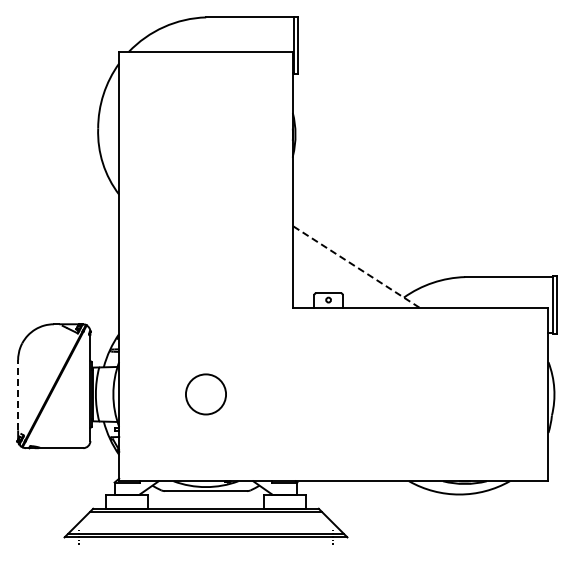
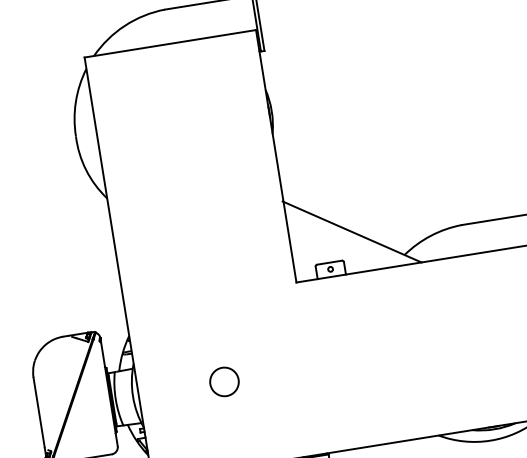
line: (355, 266) -> (351, 231), dashed -> solid
line: (18, 394) -> (39, 411), dashed -> solid
circle: (205, 394) -> (223, 382), size x0.71

